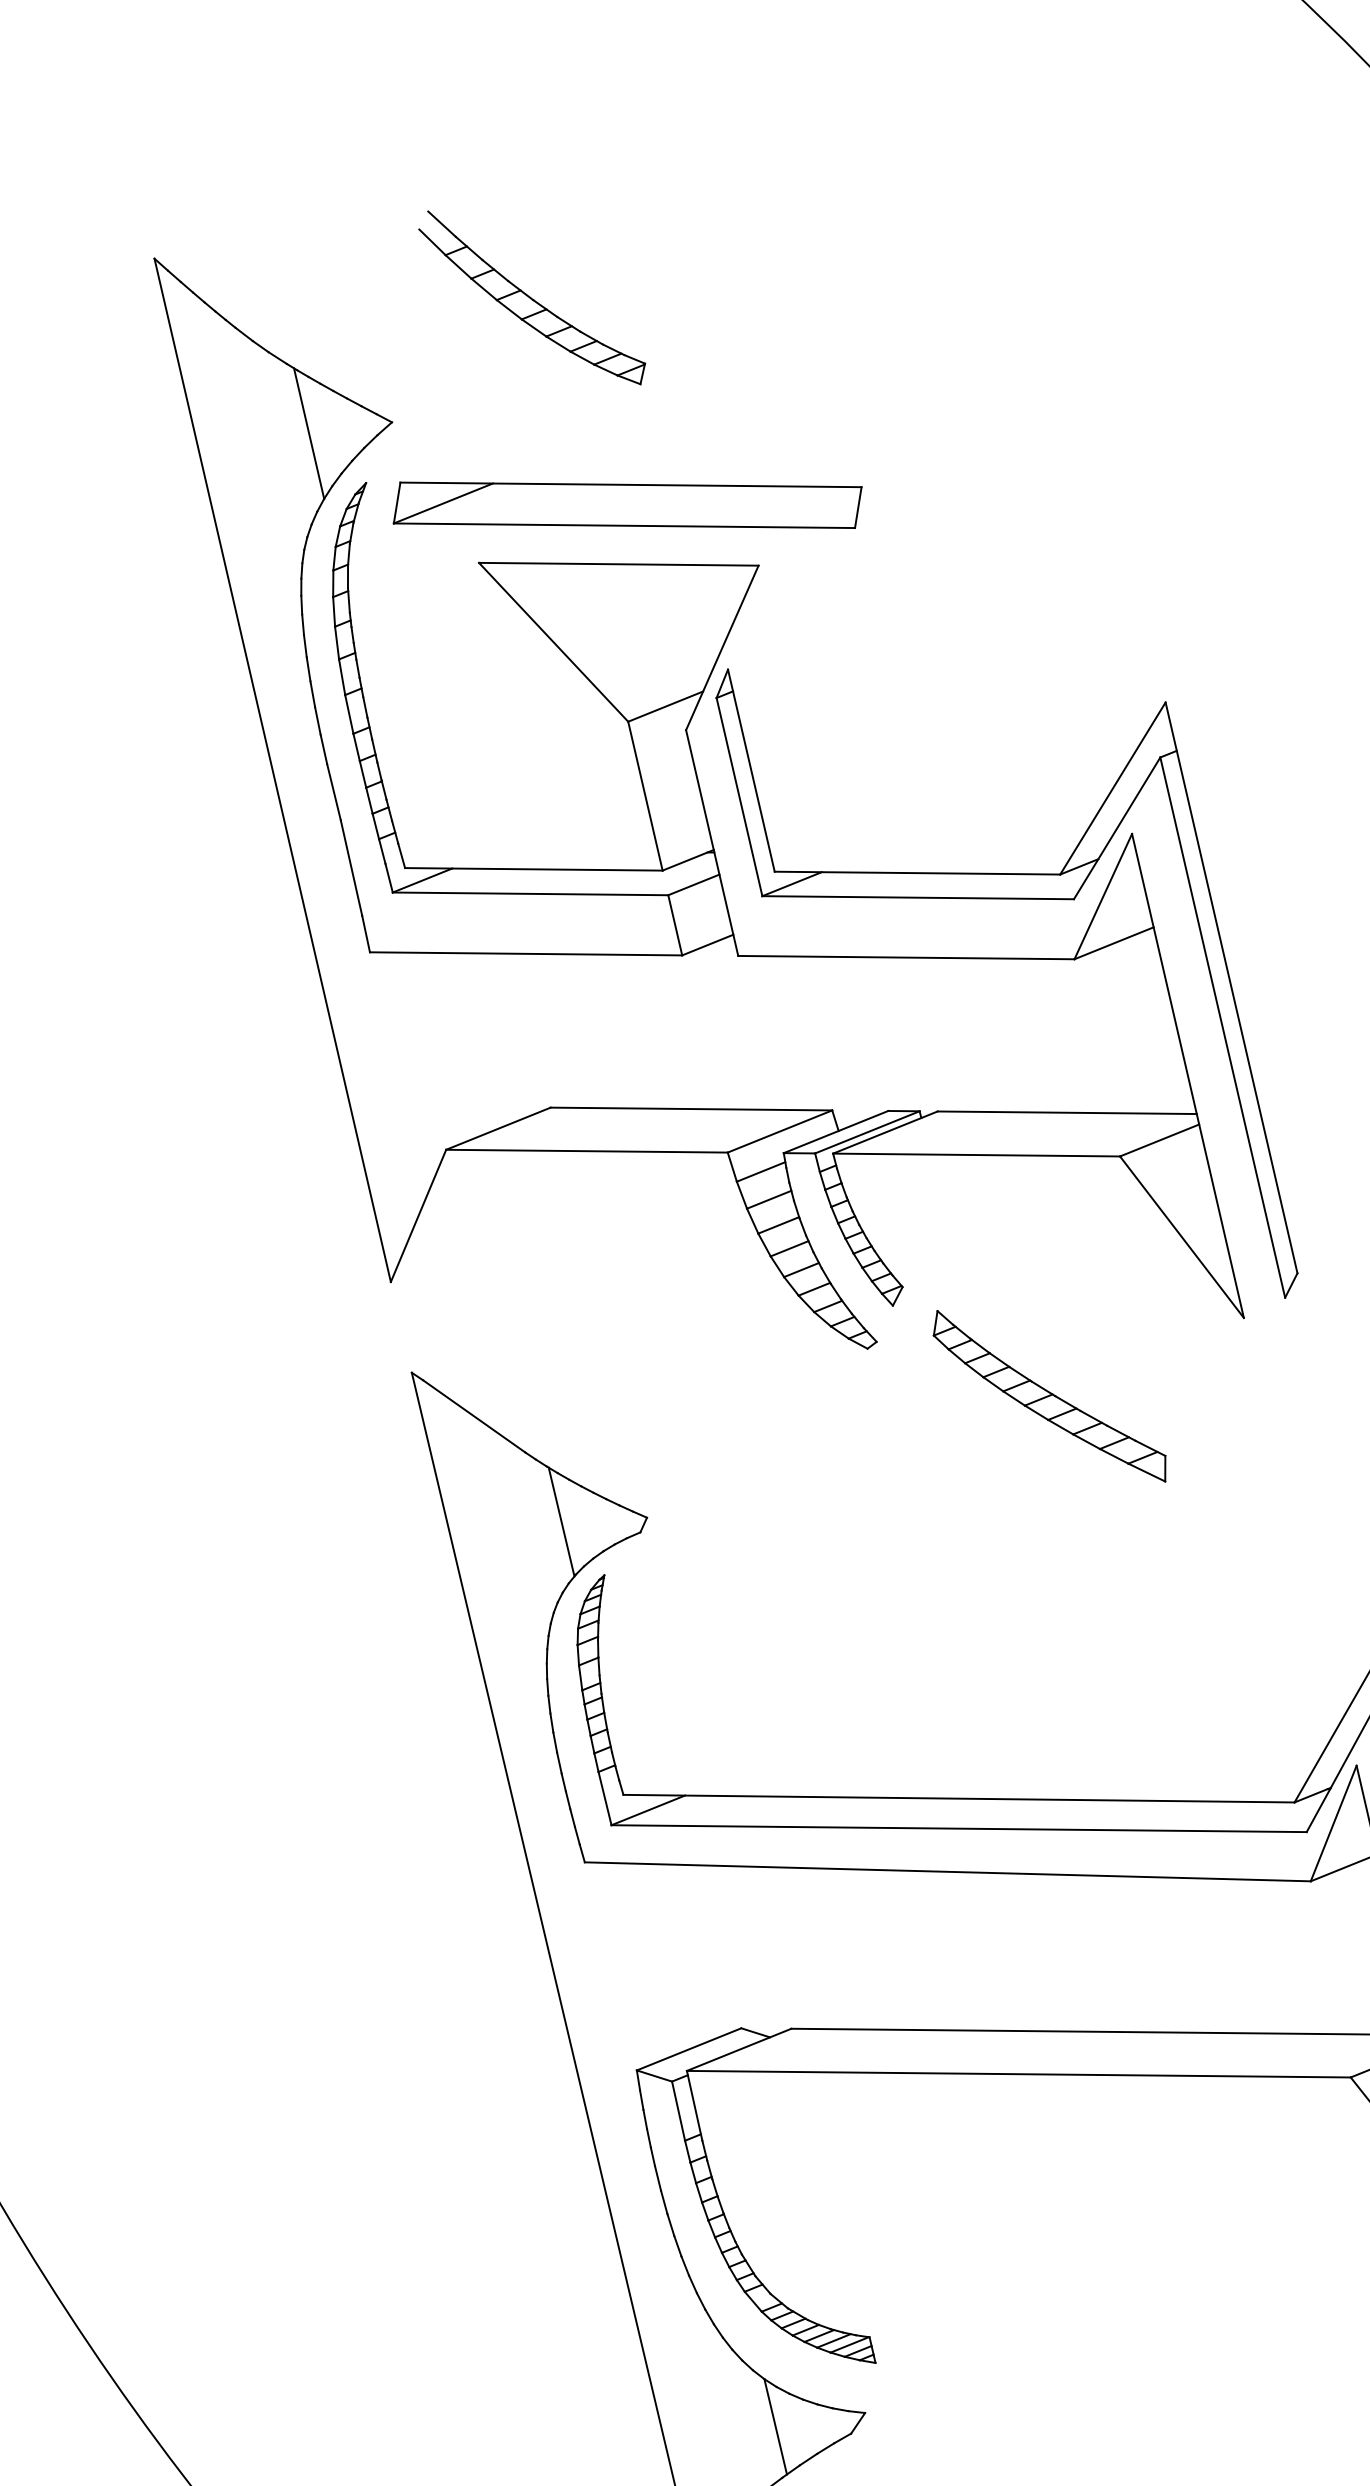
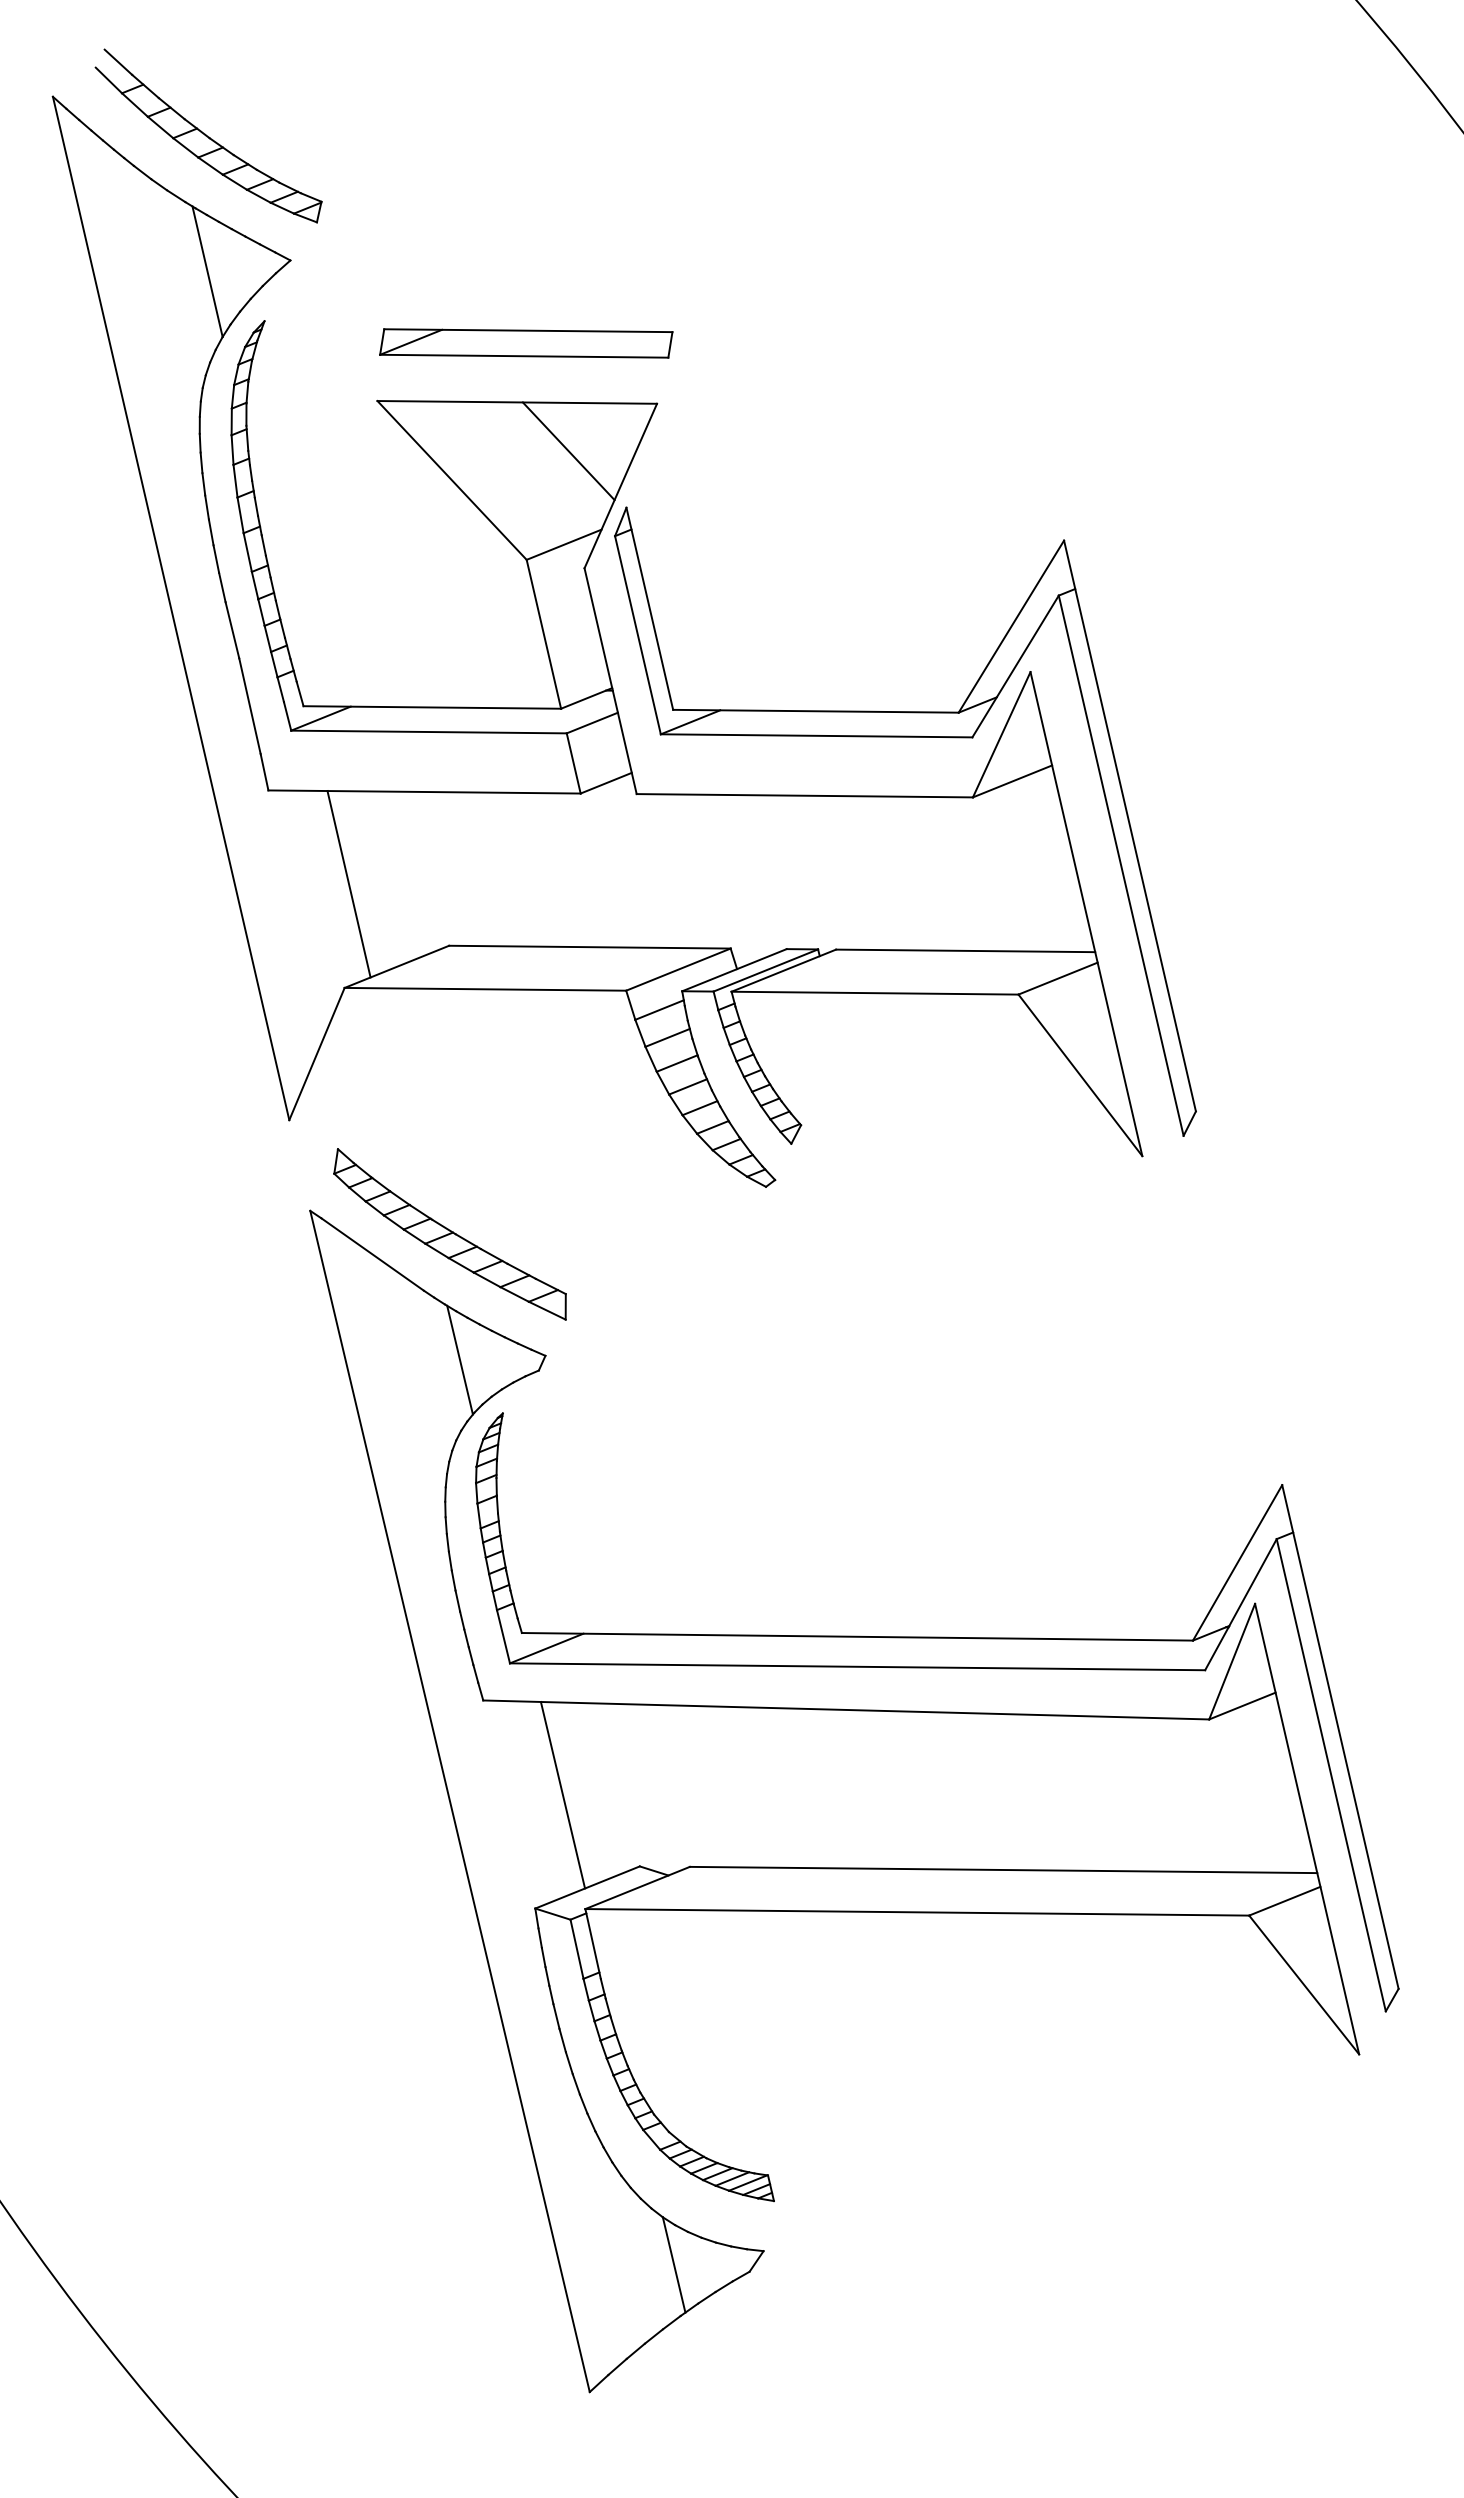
part: (532, 297) -> (208, 135), moved
part: (628, 505) -> (526, 343), size x0.62
line: (670, 613) -> (568, 451), added
line: (450, 1046) -> (348, 884), added
part: (1049, 1396) -> (449, 1234), moved
line: (664, 1957) -> (562, 1795), added

